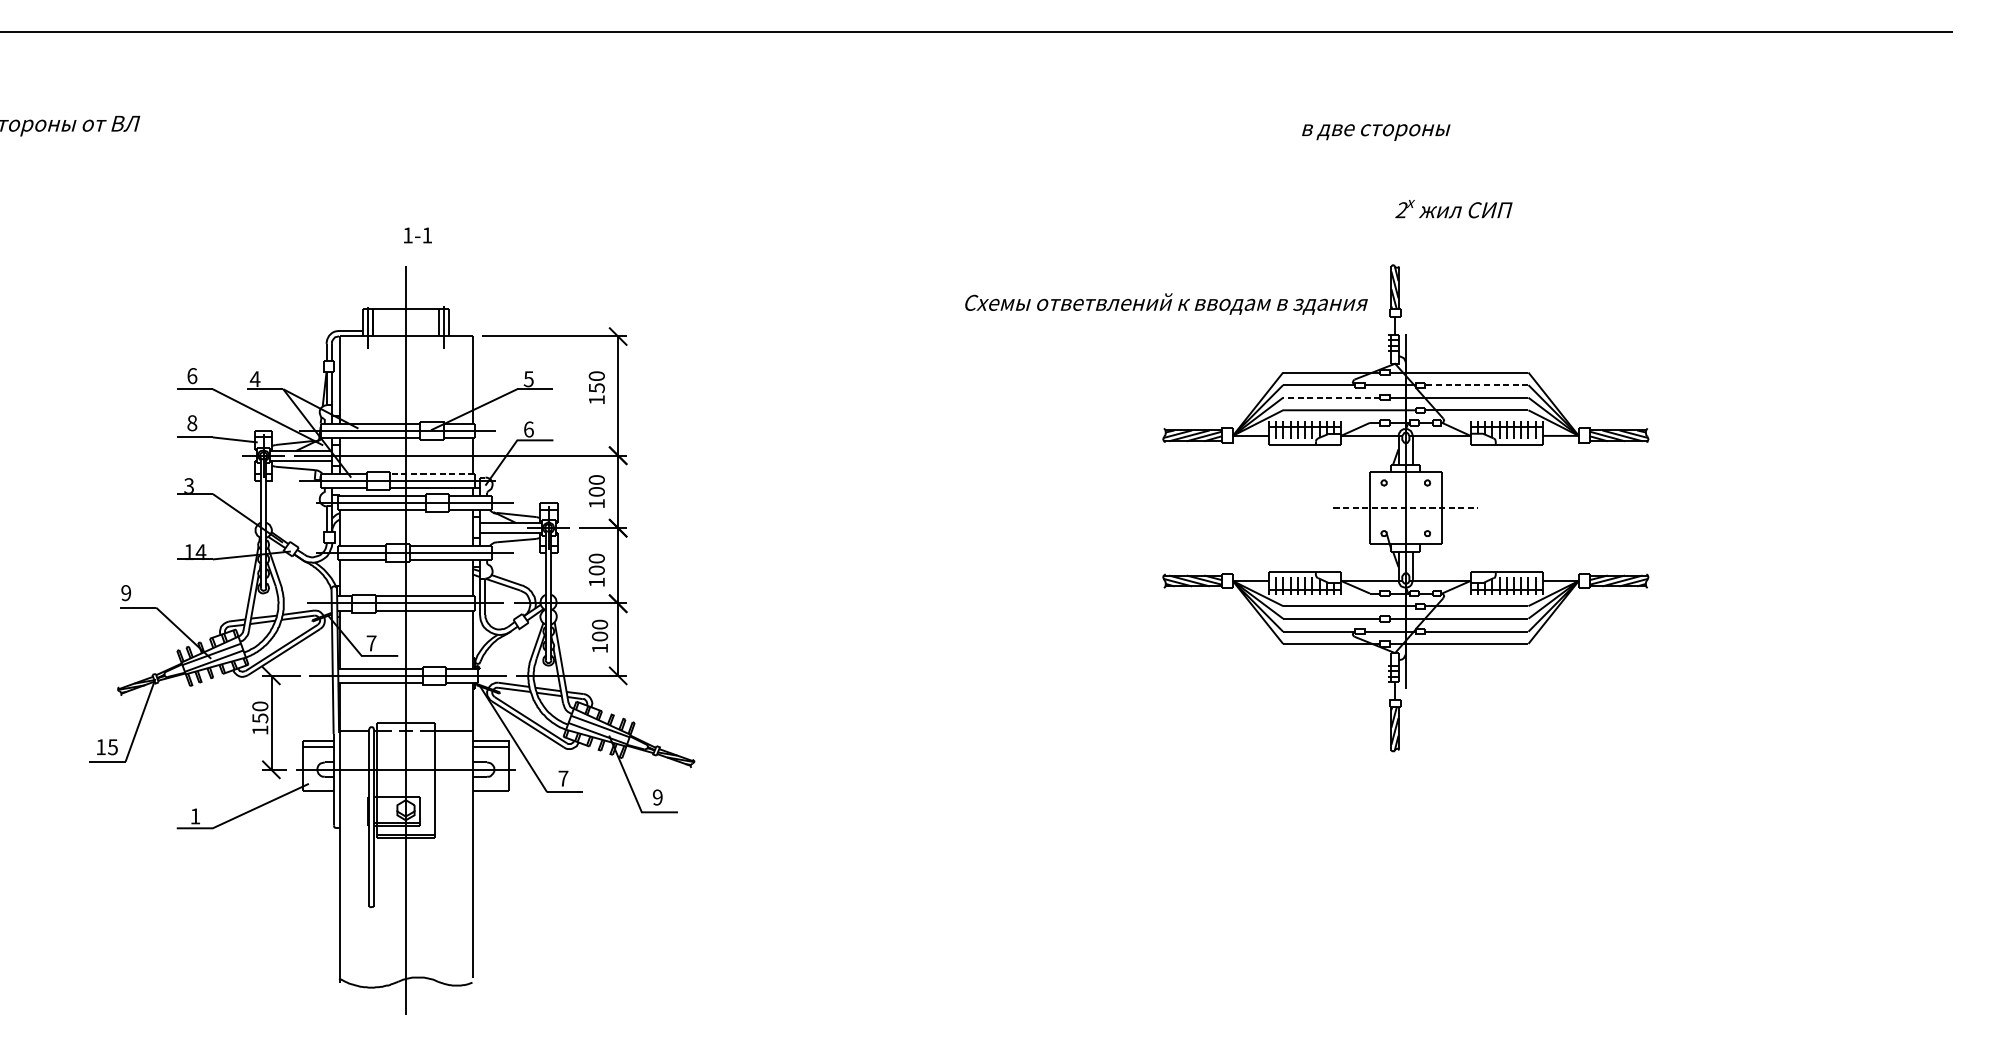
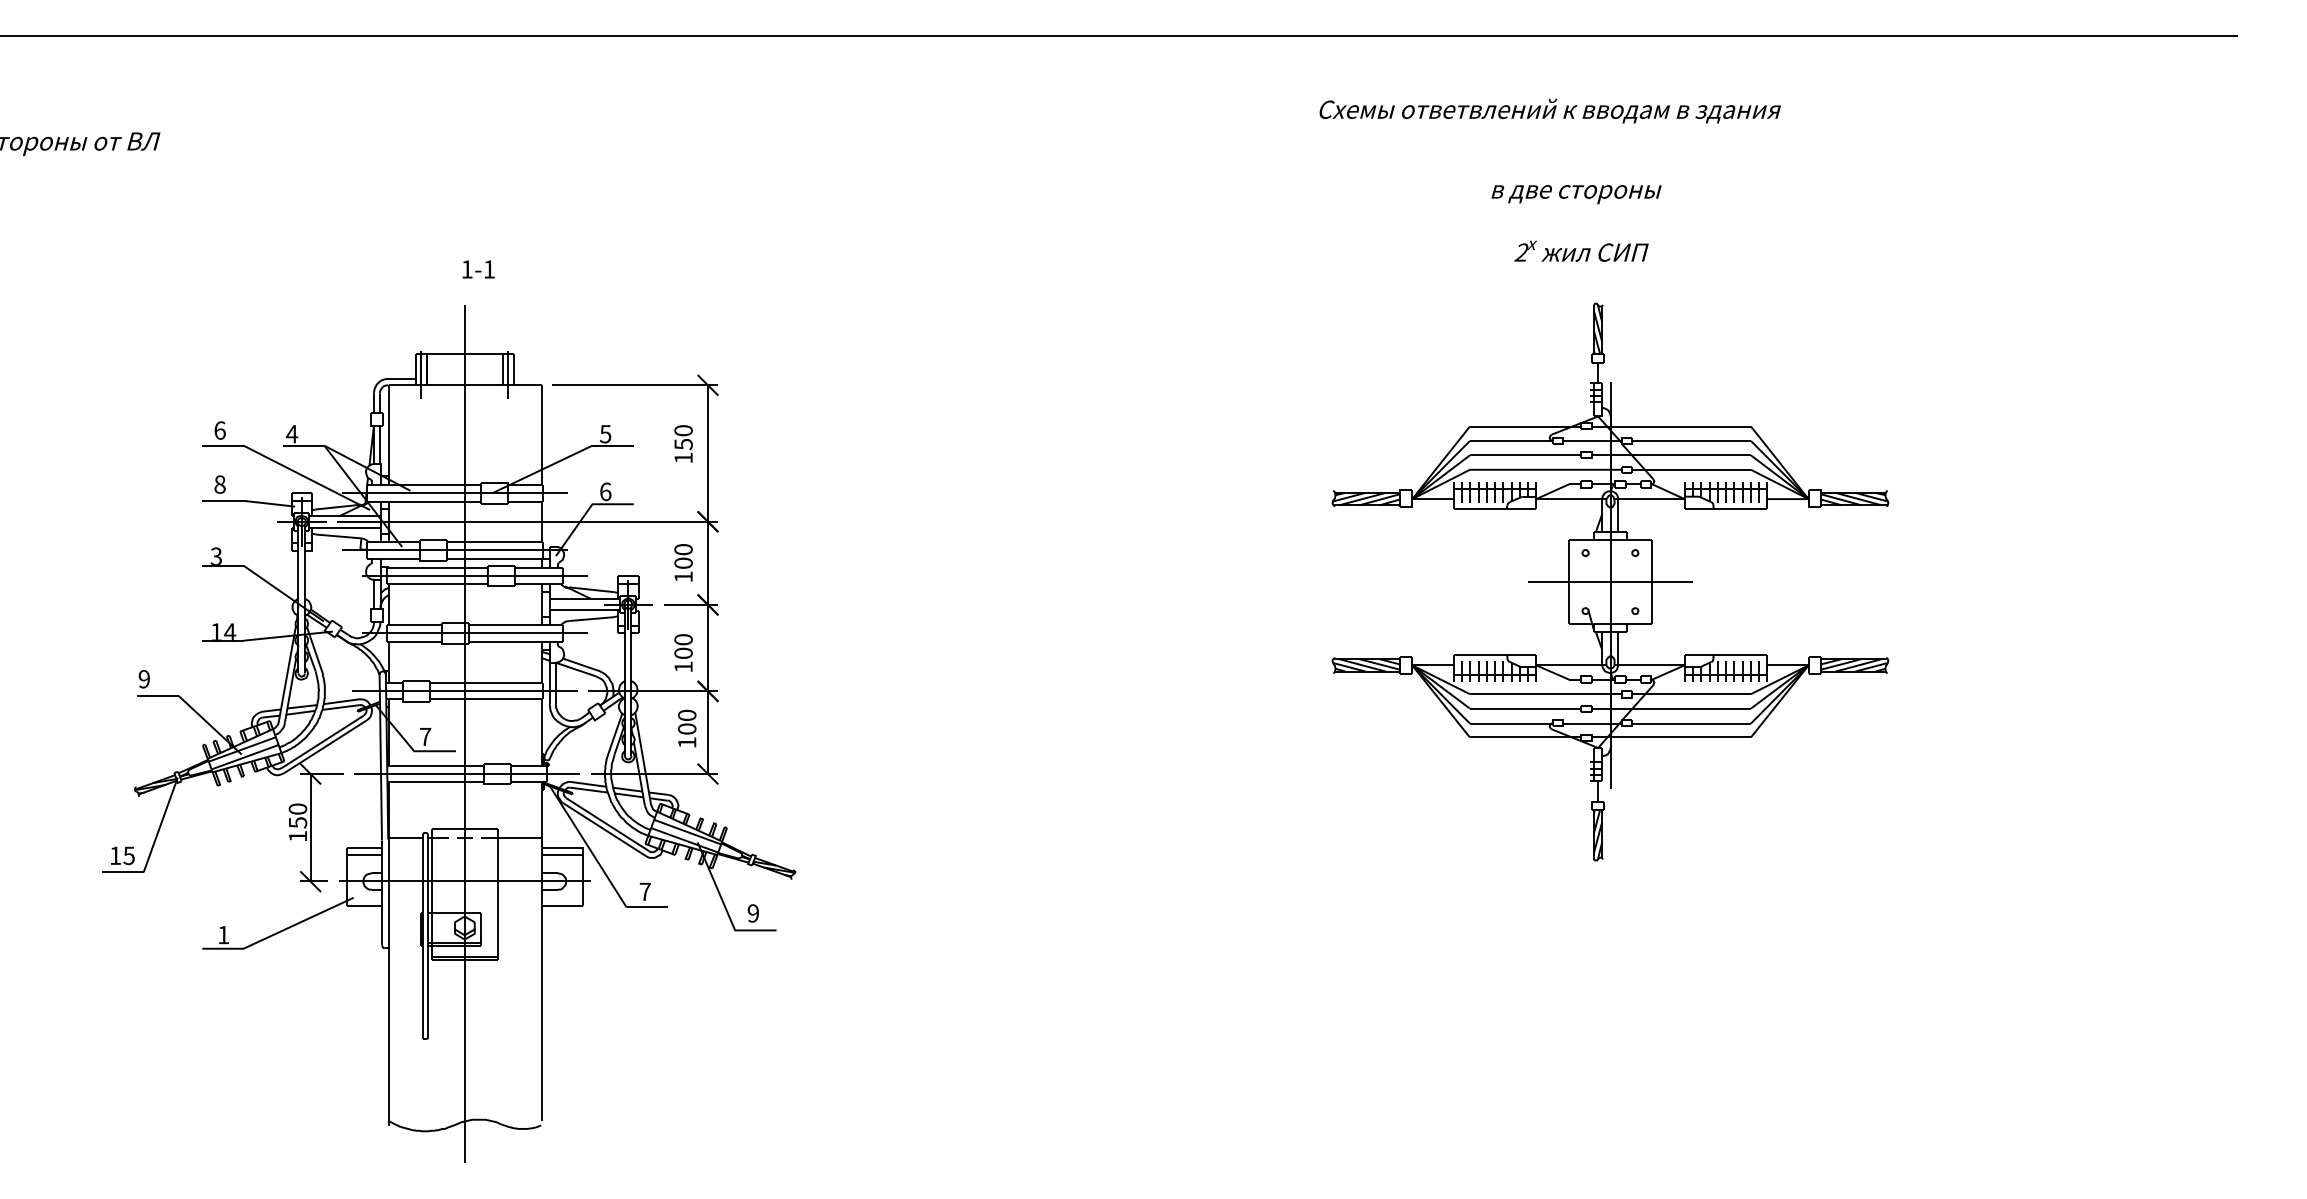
text: (1376, 132) -> (1576, 194), moved
text: (1453, 208) -> (1581, 250), moved
text: (1165, 303) -> (1549, 110), moved
line: (1476, 384) -> (1691, 440), dashed -> solid
line: (1331, 397) -> (1525, 455), dashed -> solid
line: (431, 473) -> (494, 542), dashed -> solid
line: (1405, 508) -> (1610, 582), dashed -> solid

